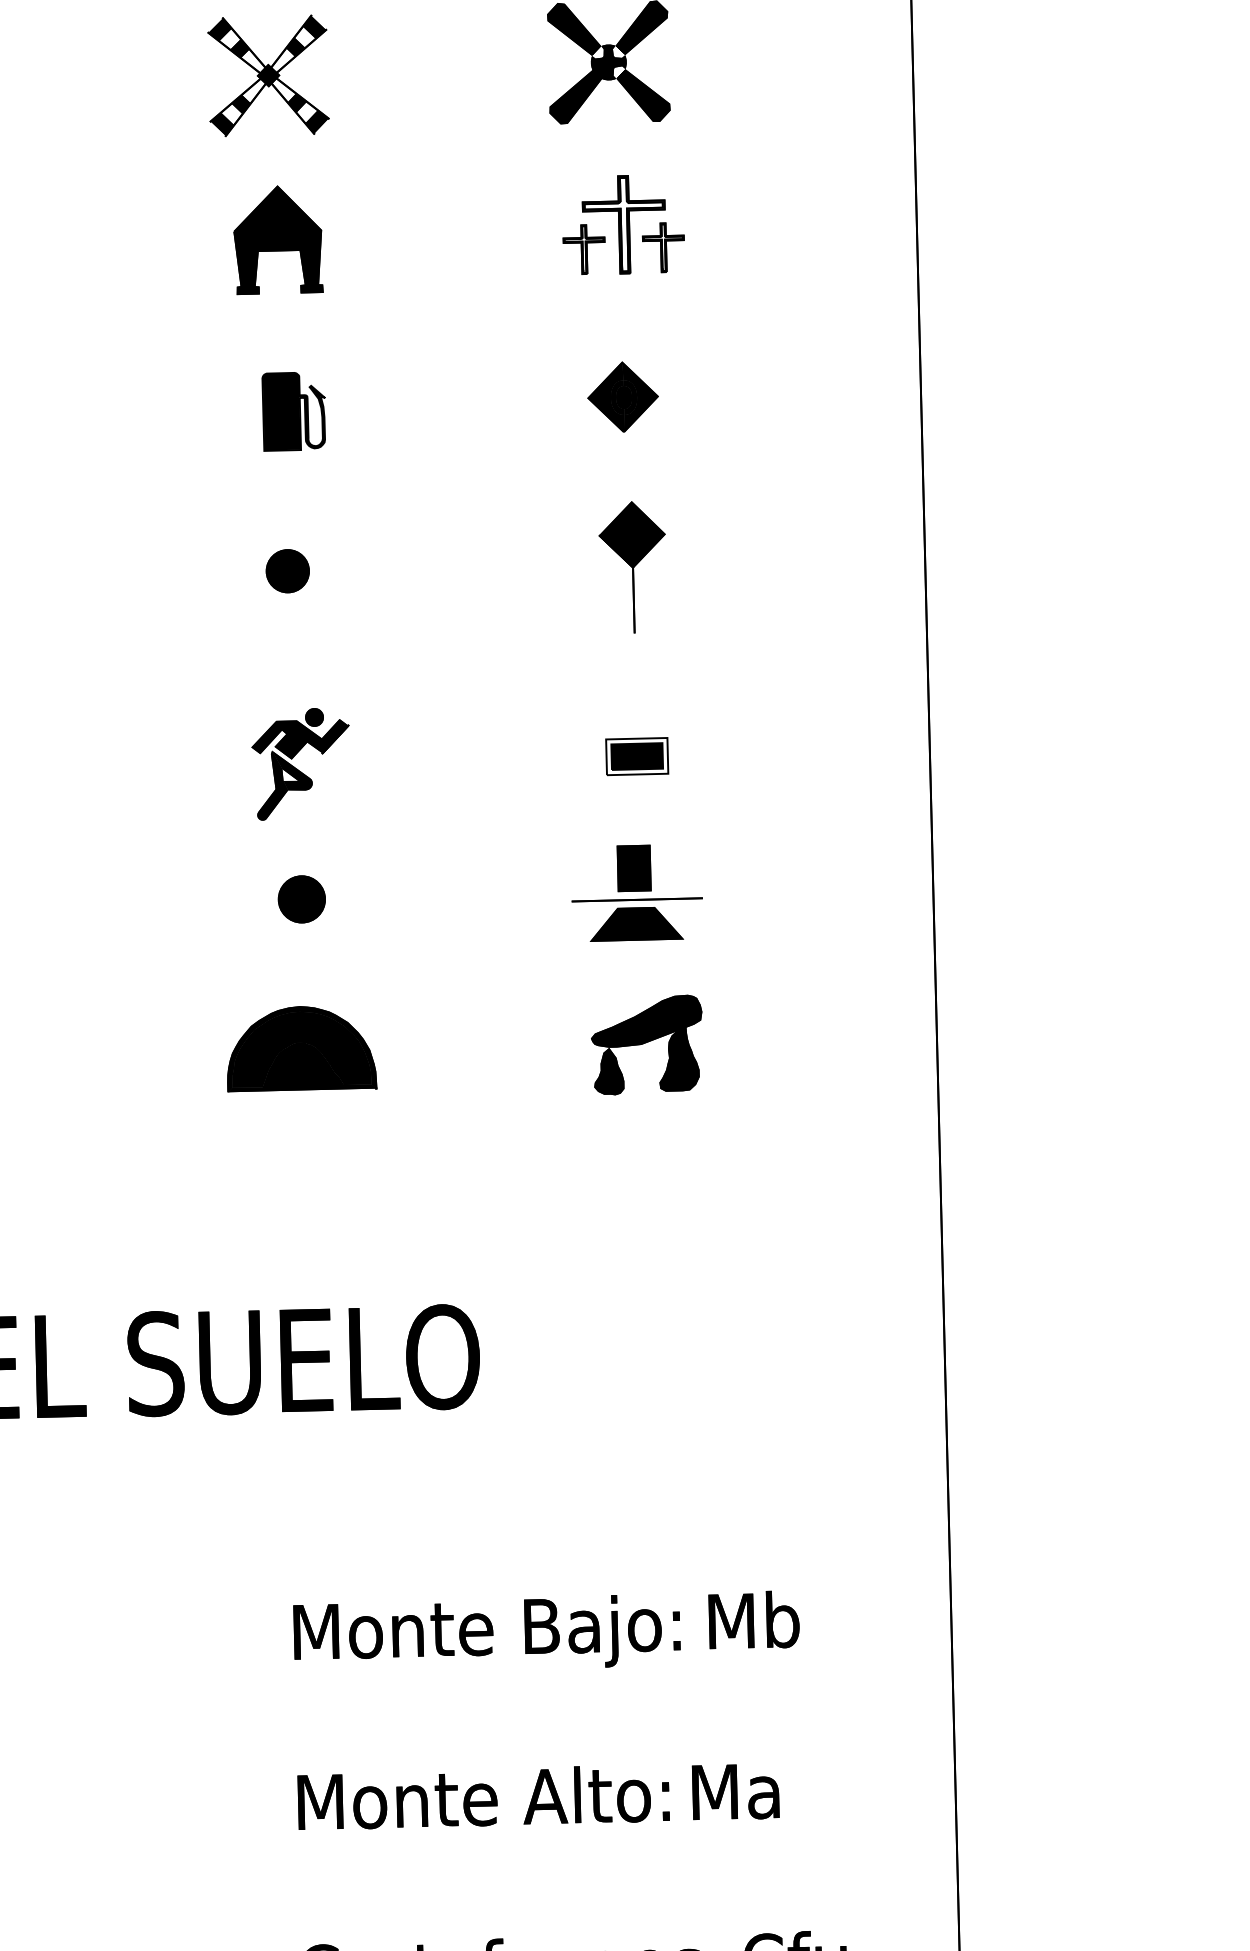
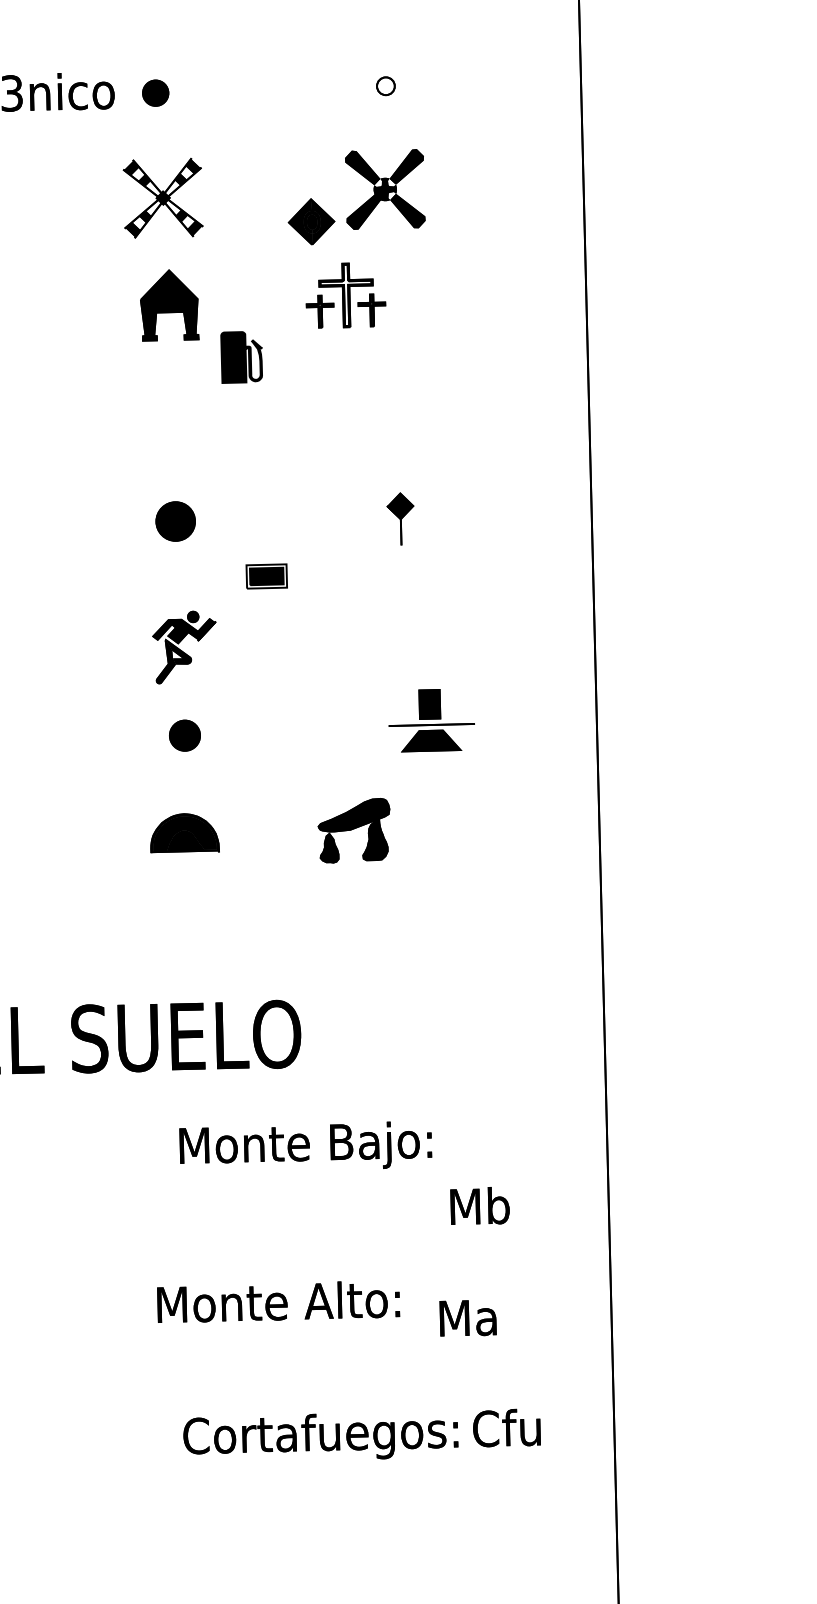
part: (622, 224) -> (345, 295), moved
part: (622, 396) -> (311, 221), moved
part: (293, 411) -> (241, 357), moved
part: (632, 566) -> (400, 518), size x0.6
part: (287, 571) -> (175, 521), size x1.4
part: (636, 756) -> (266, 576), moved
part: (636, 892) -> (431, 720), moved
part: (645, 1044) -> (353, 830), moved
part: (301, 1049) -> (184, 833), size x0.7
text: (486, 1630) -> (305, 1144), moved
text: (483, 1797) -> (278, 1301), moved

